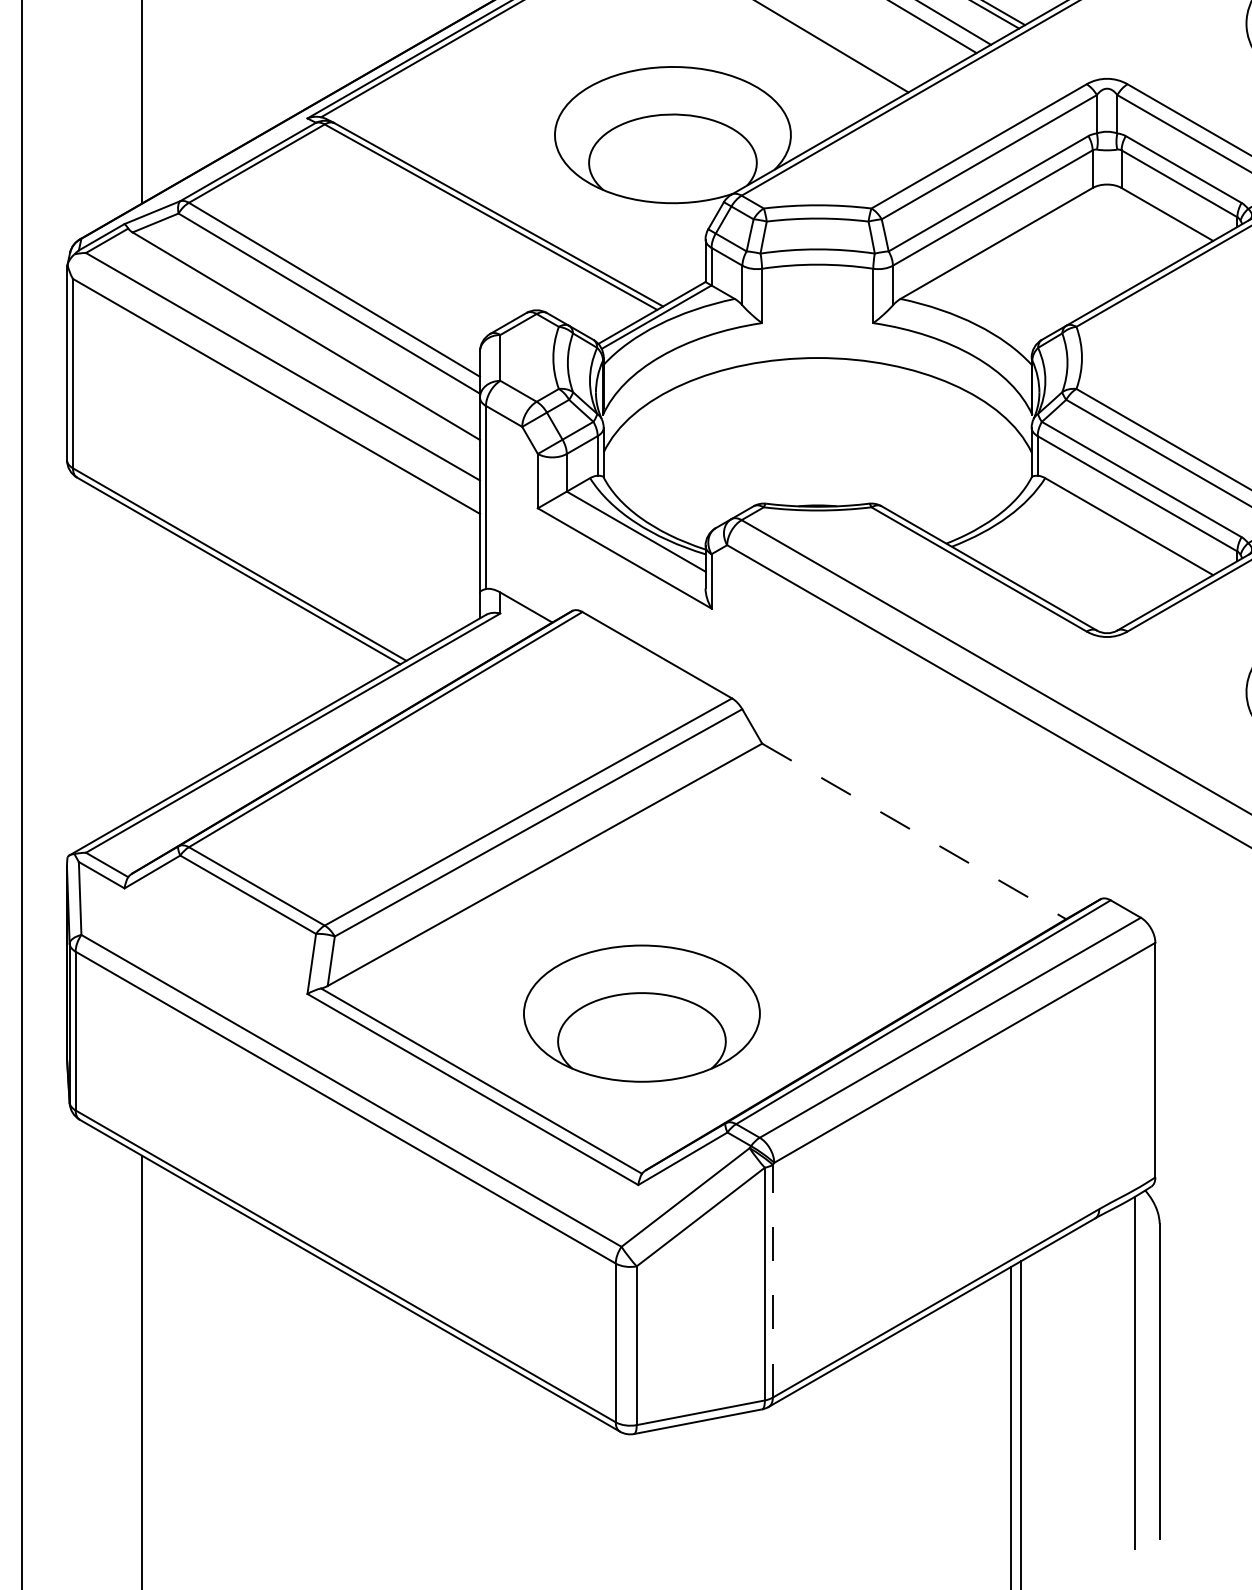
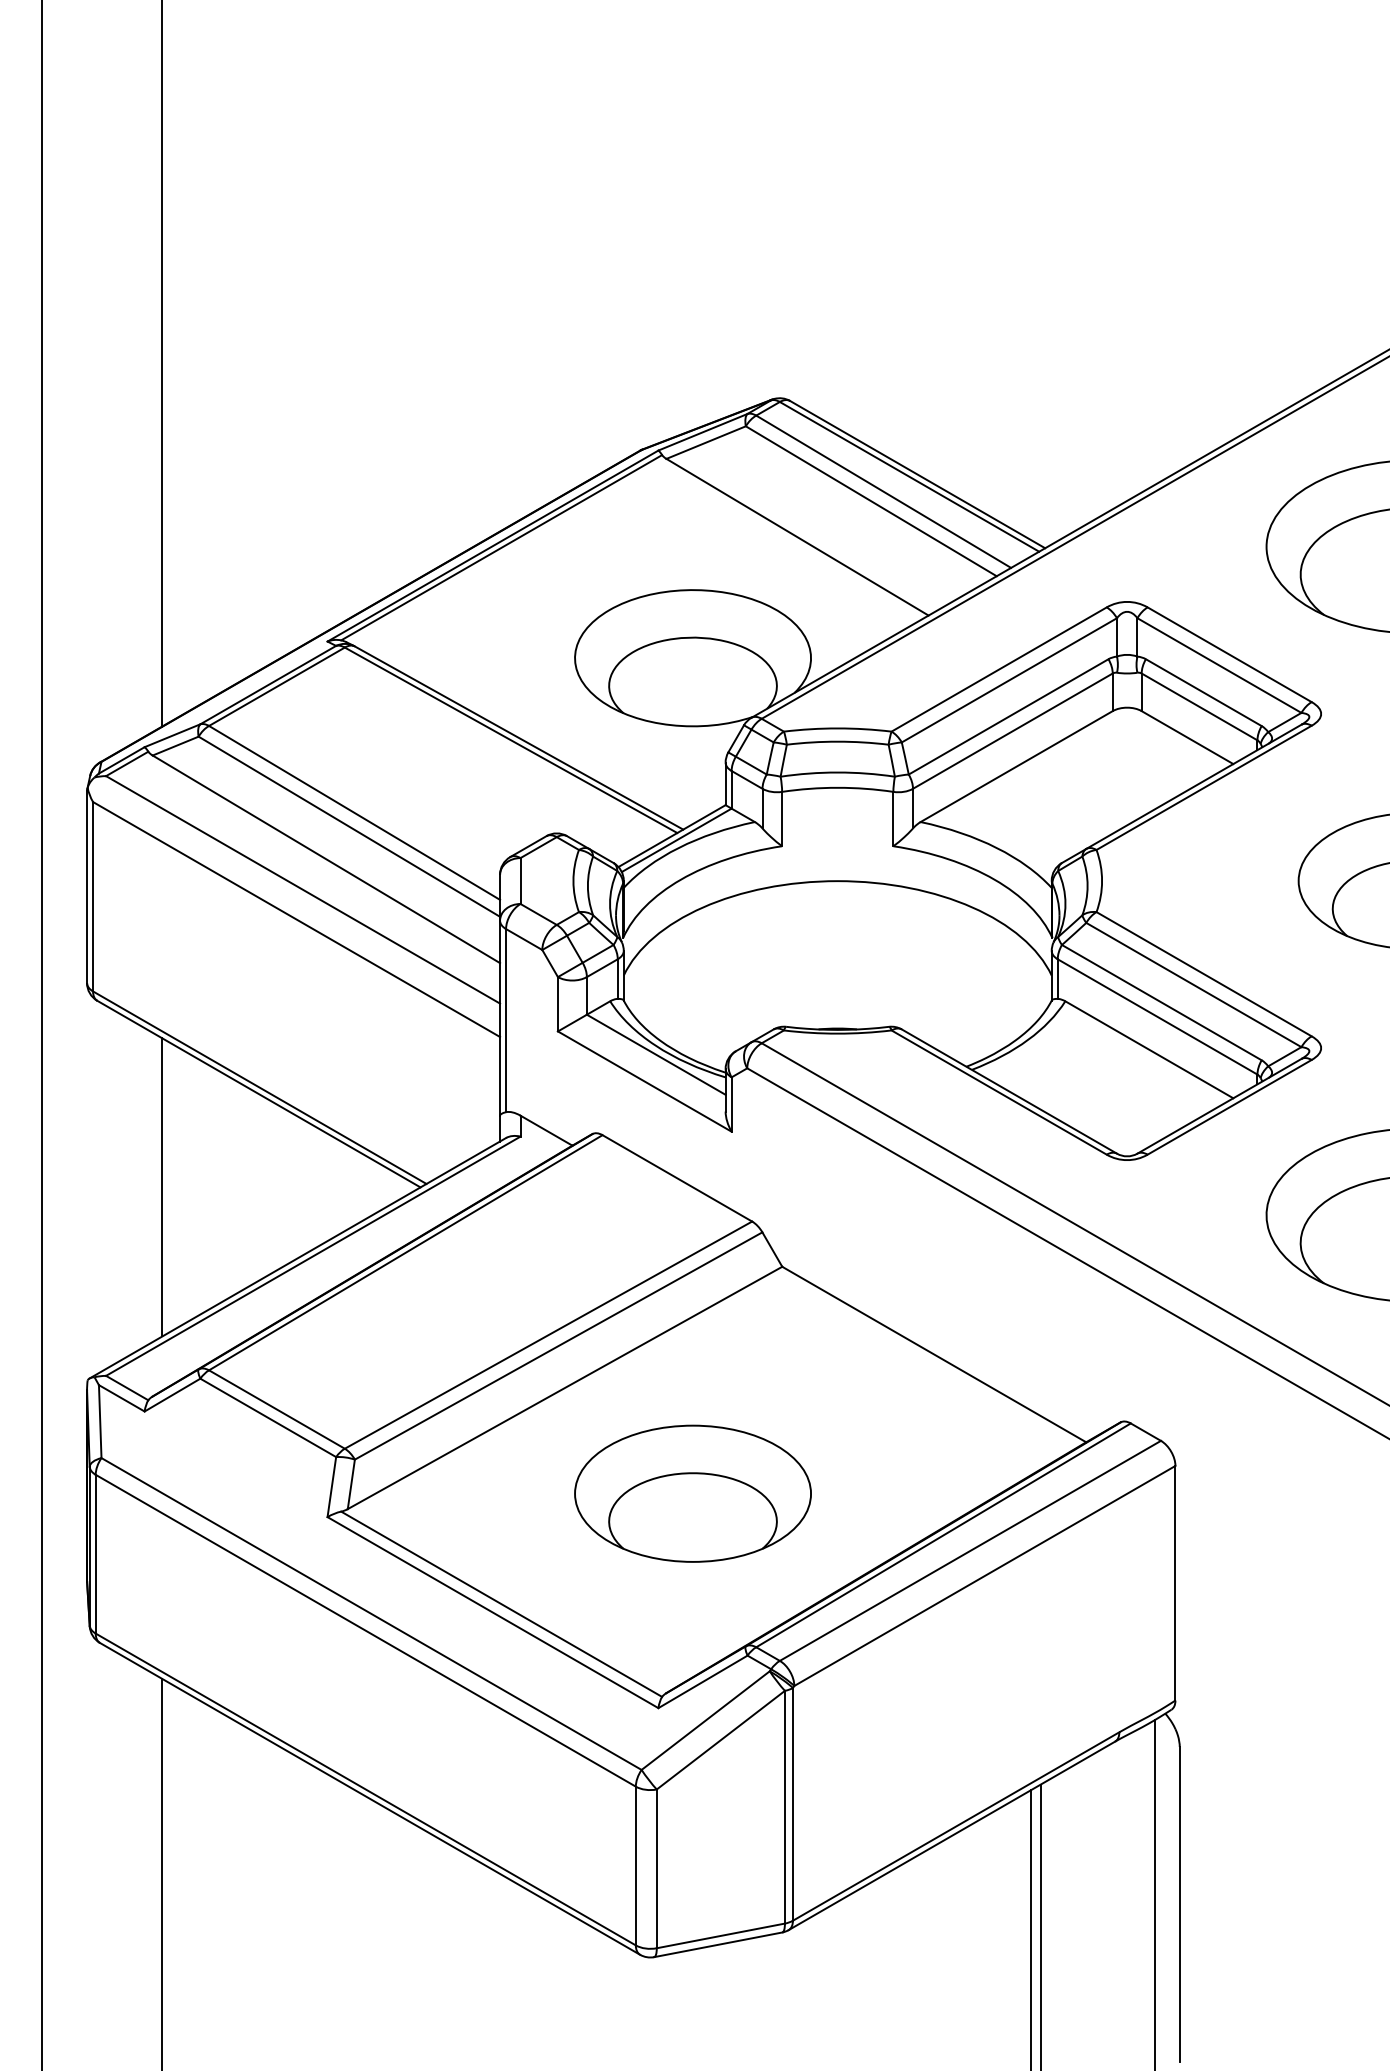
line: (142, 664) -> (162, 1187), added
line: (914, 831) -> (934, 1354), dashed -> solid
part: (641, 1013) -> (692, 1493), moved
line: (772, 1280) -> (792, 1803), dashed -> solid

